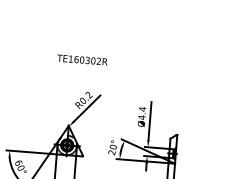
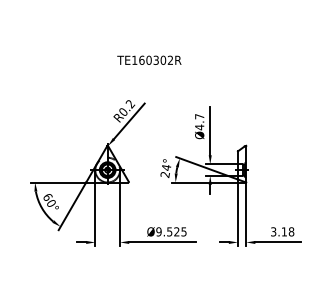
text: (82, 59) -> (149, 59), moved
text: (142, 109) -> (199, 116), Ø4.4 -> Ø4.7
text: (113, 147) -> (166, 167), 20° -> 24°

